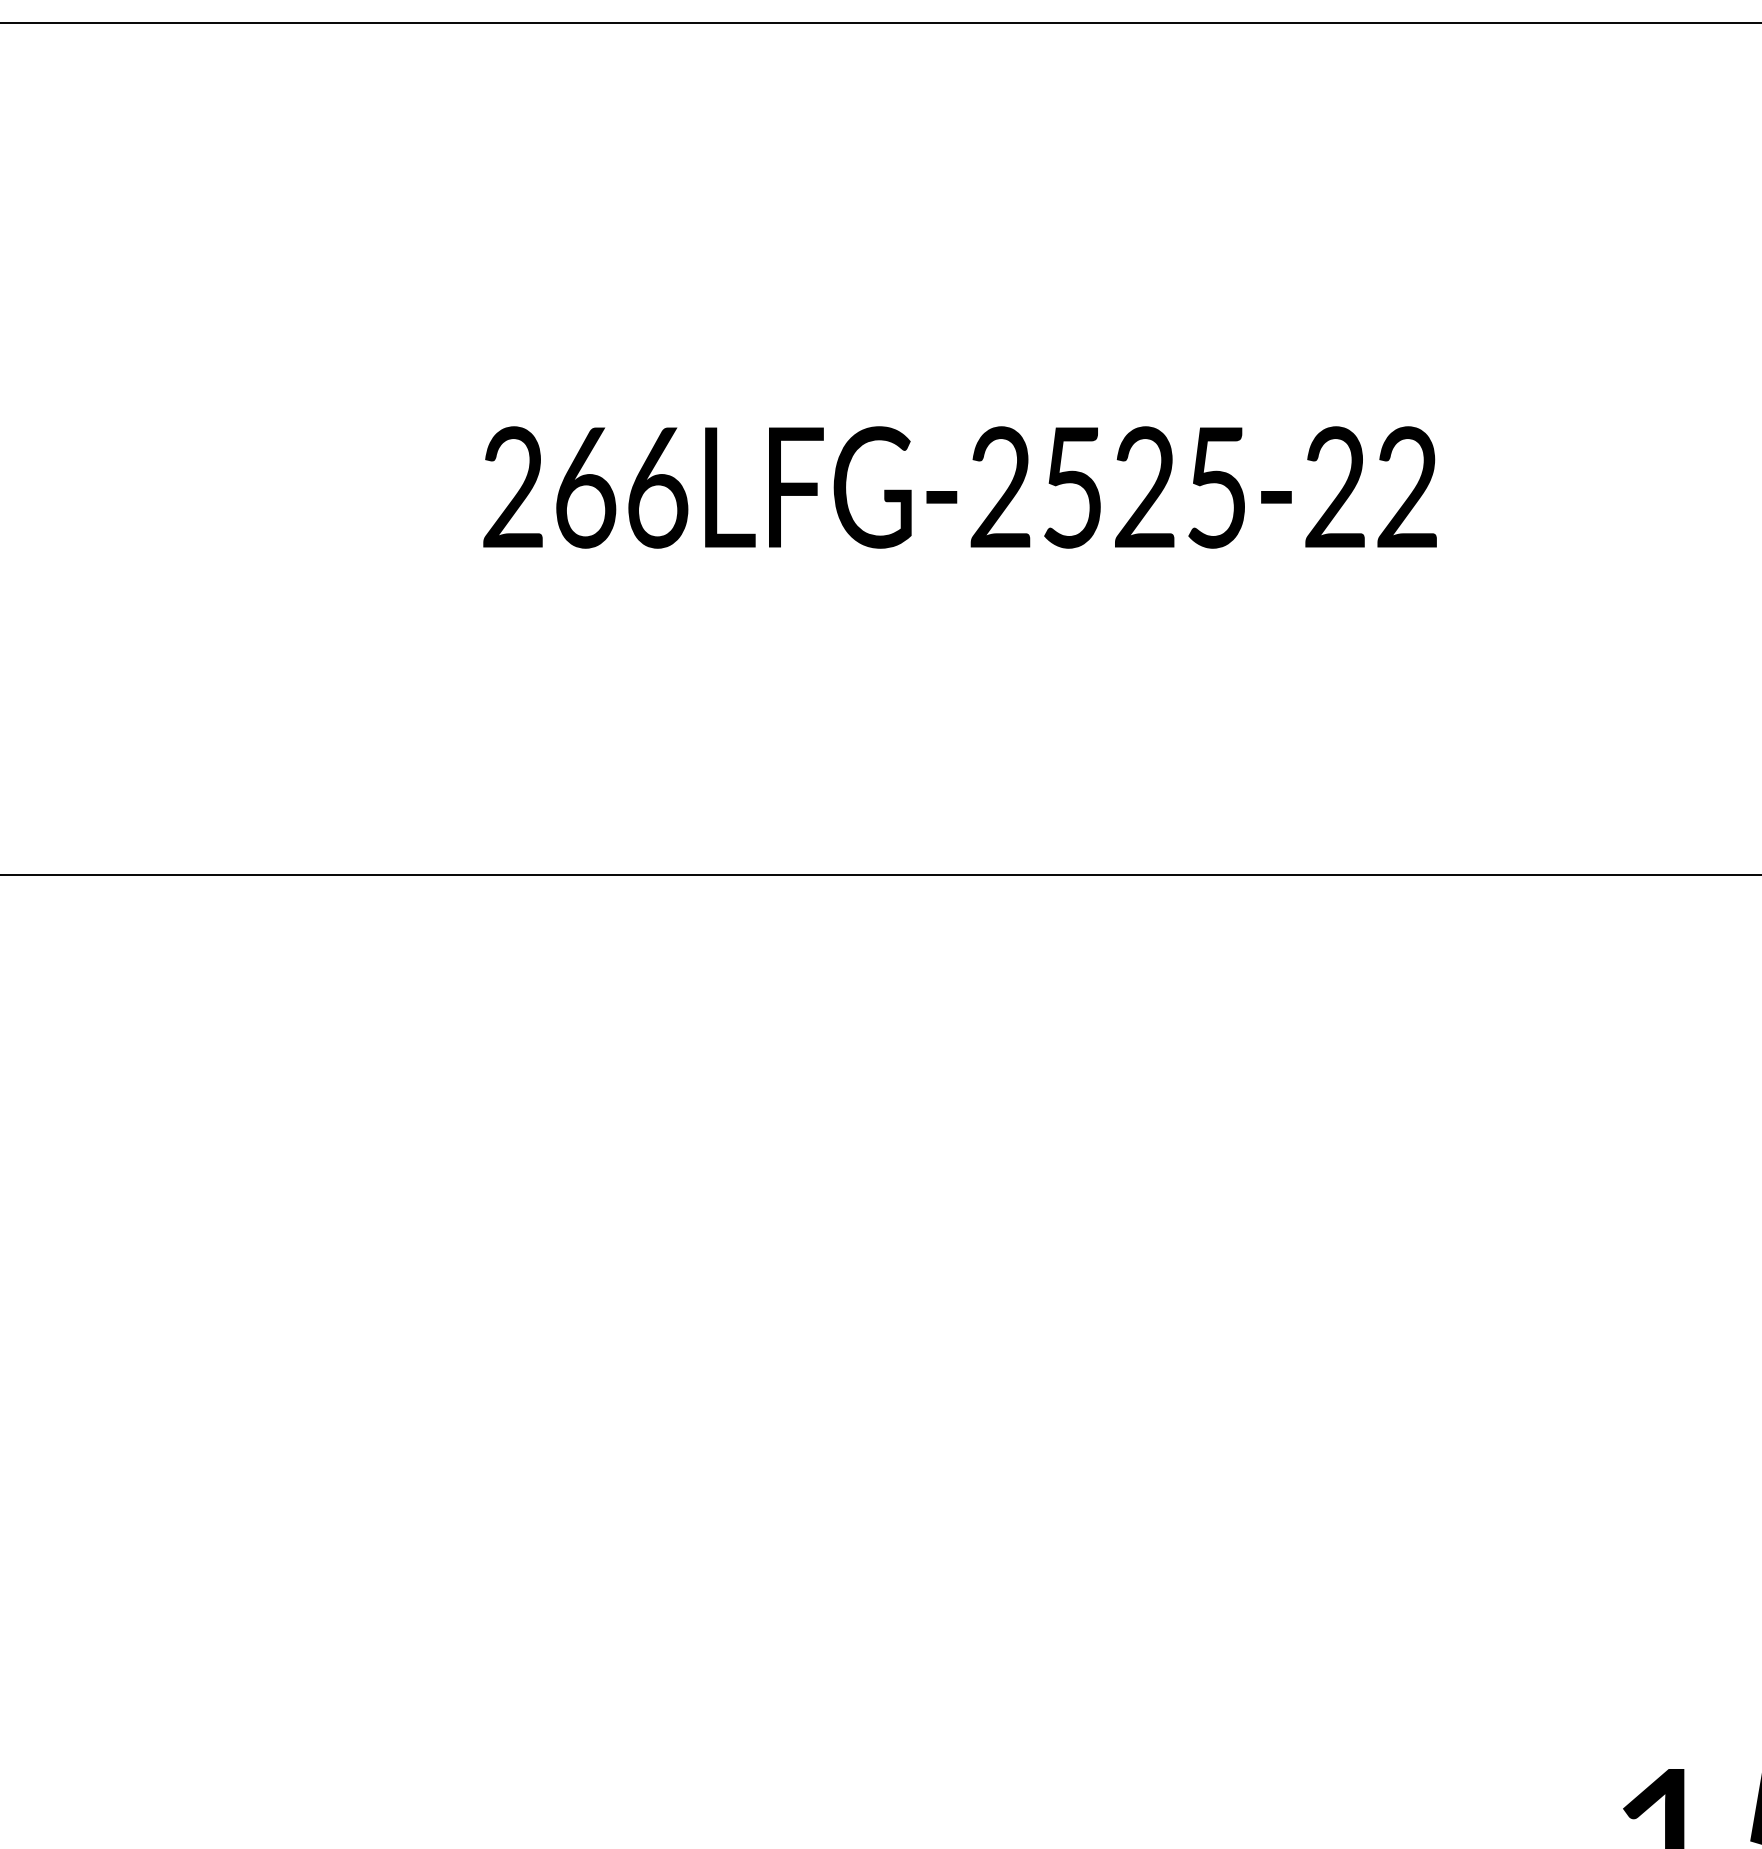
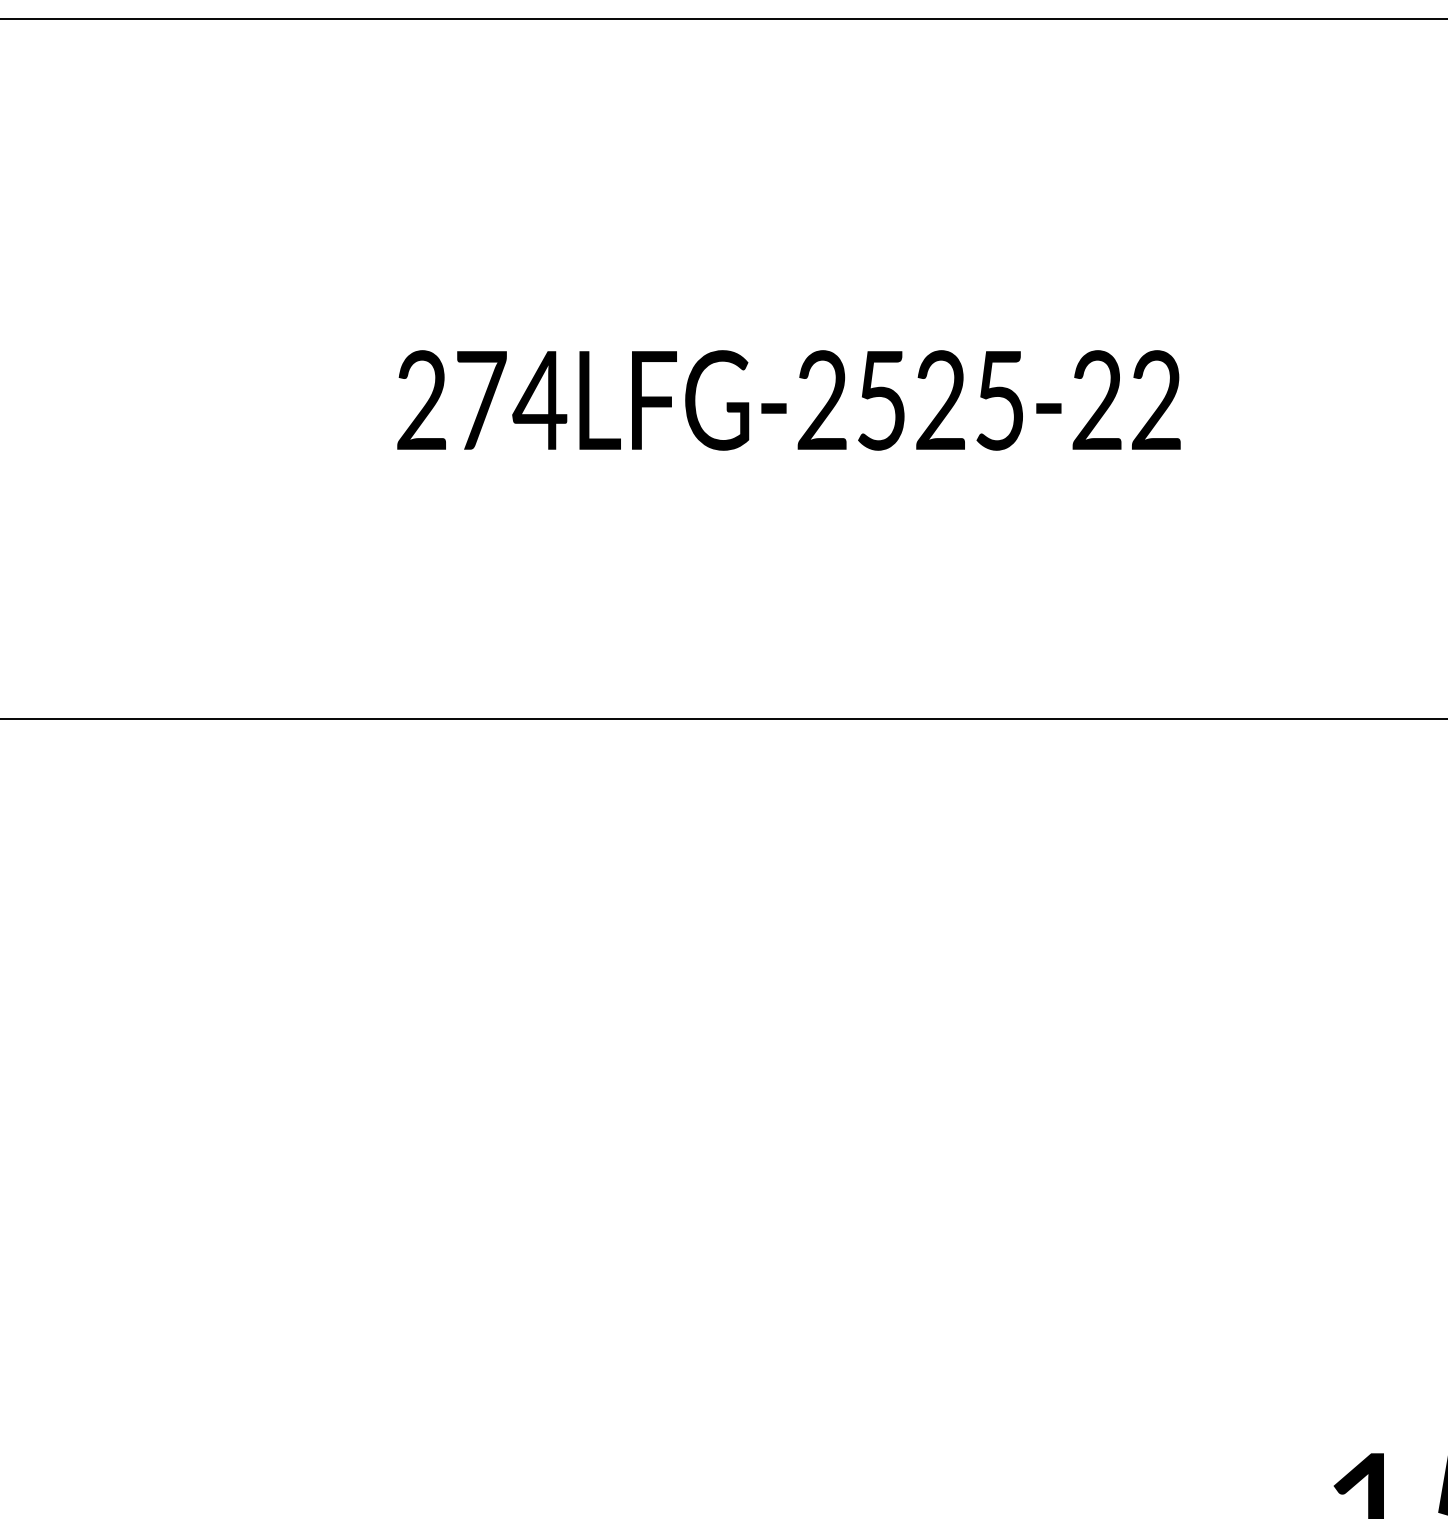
text: (623, 487) -> (512, 400), 266LFG-2525-22 -> 274LFG-2525-22

